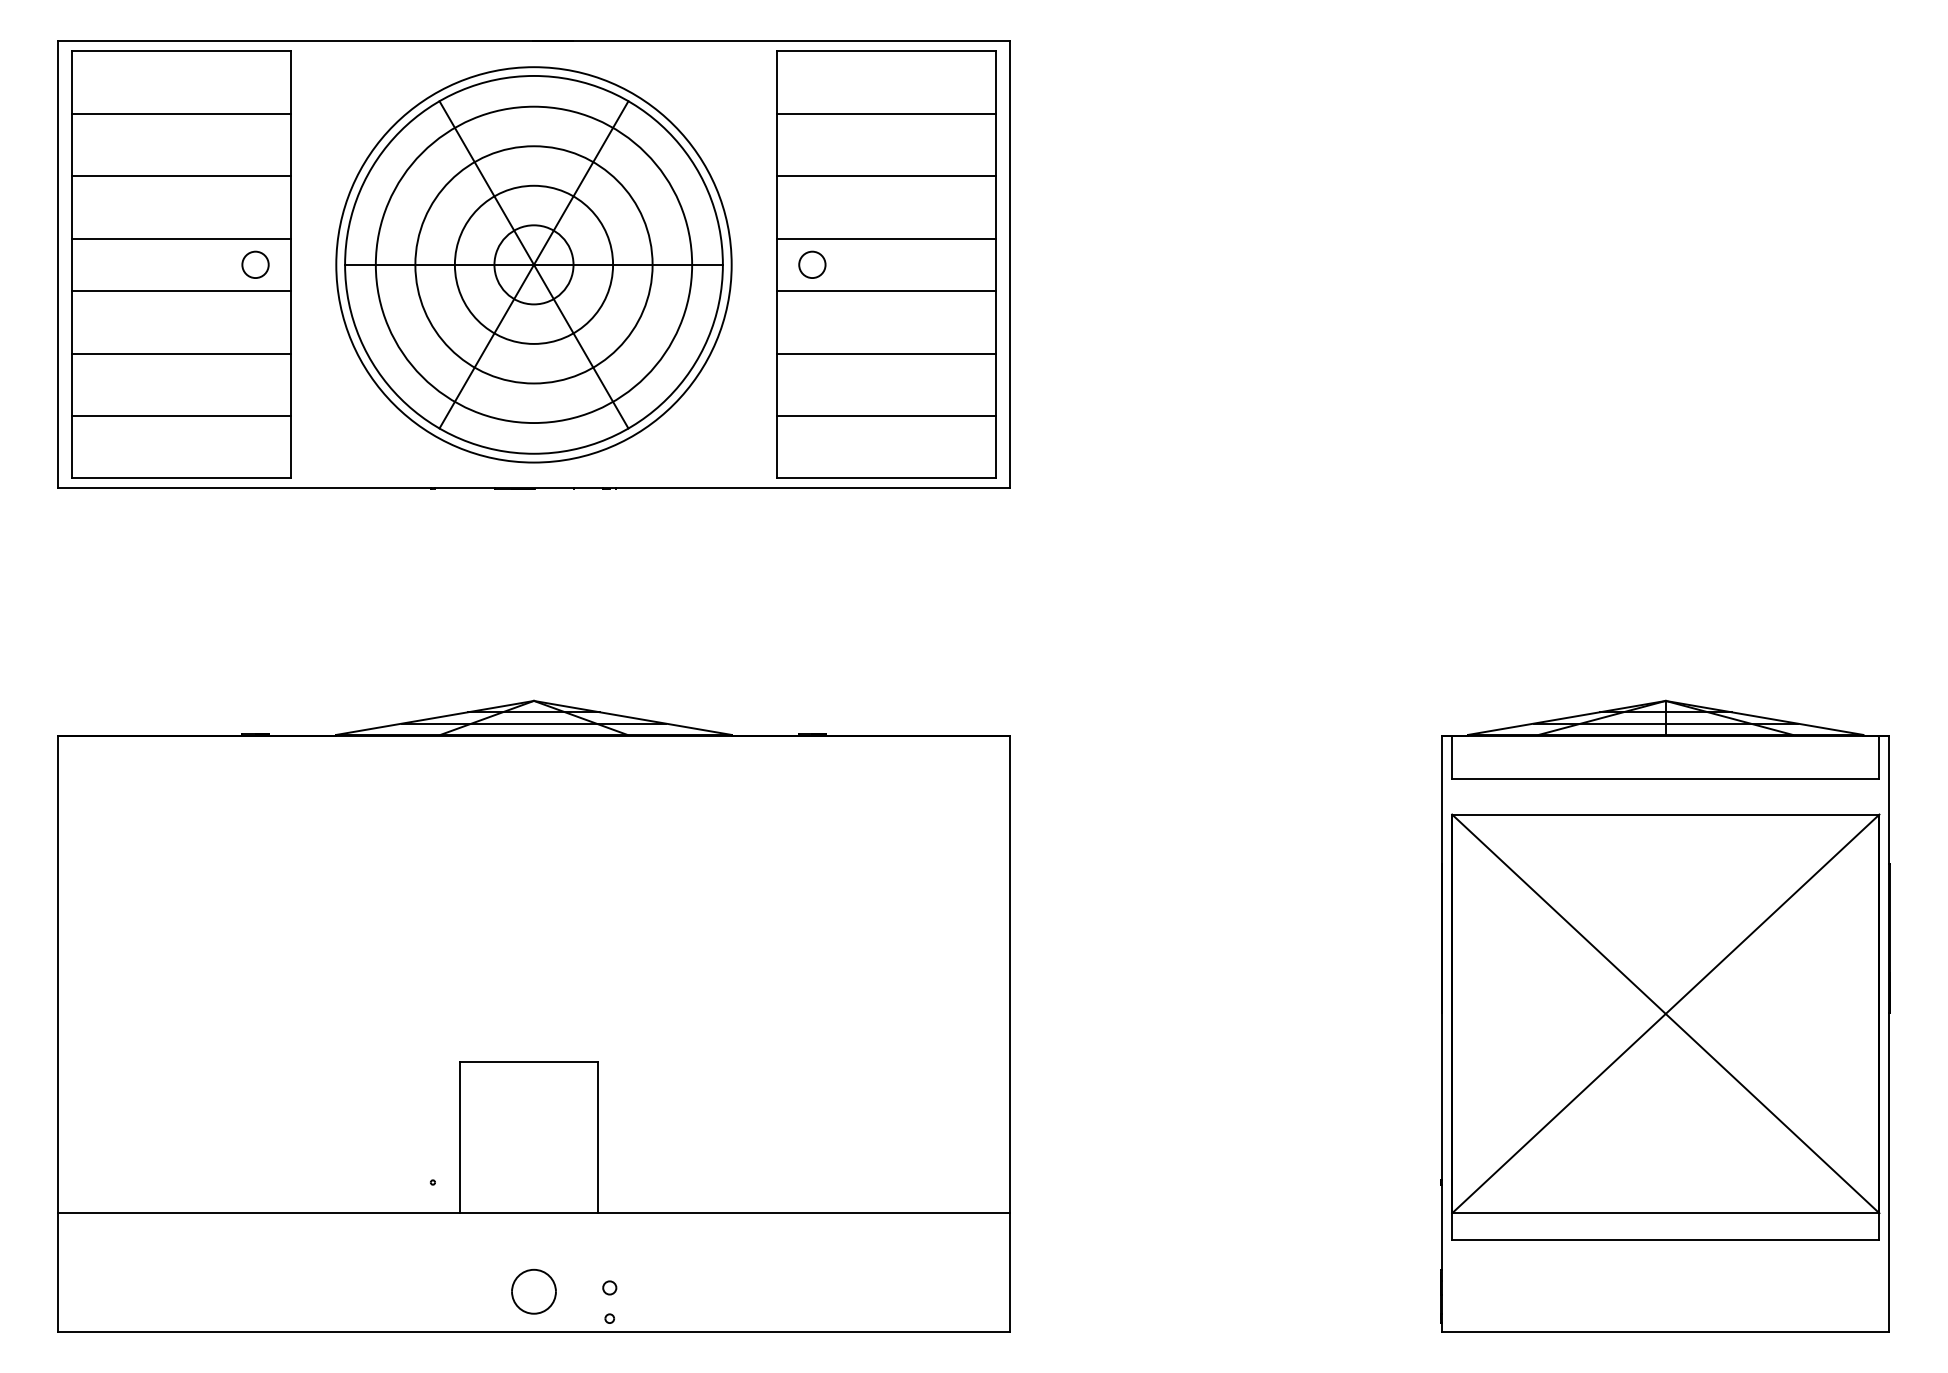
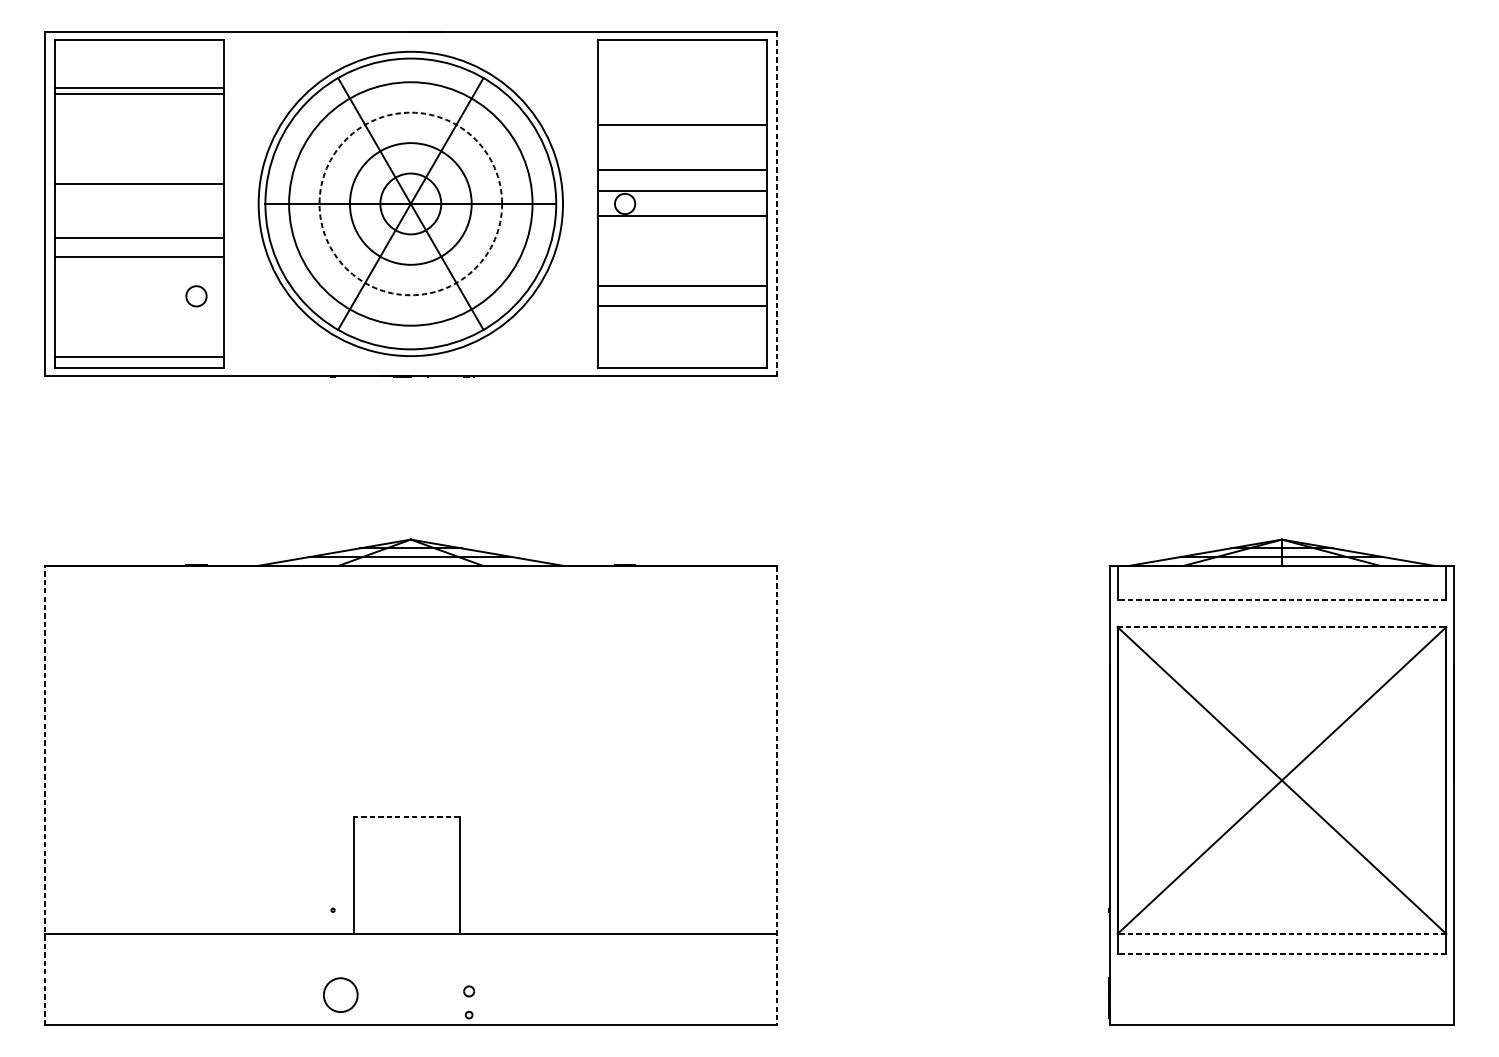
line: (886, 113) -> (682, 124), moved
line: (180, 176) -> (138, 94), moved
line: (886, 176) -> (682, 170), moved
line: (886, 238) -> (682, 216), moved
part: (255, 264) -> (196, 296), moved
arc: (415, 264) -> (319, 203), solid -> dashed
line: (1009, 264) -> (776, 203), solid -> dashed
line: (180, 291) -> (138, 256), moved
line: (886, 291) -> (682, 191), moved
line: (180, 353) -> (138, 238), moved
line: (886, 353) -> (682, 306), moved
line: (180, 416) -> (138, 356), moved
line: (886, 416) -> (682, 286), moved
line: (1665, 779) -> (1281, 600), solid -> dashed
line: (1665, 814) -> (1281, 627), solid -> dashed
line: (58, 1033) -> (44, 795), solid -> dashed
line: (1009, 1034) -> (776, 796), solid -> dashed
line: (528, 1061) -> (406, 817), solid -> dashed
line: (1665, 1213) -> (1281, 934), solid -> dashed
line: (1665, 1239) -> (1281, 954), solid -> dashed
part: (533, 1291) -> (340, 994), moved

